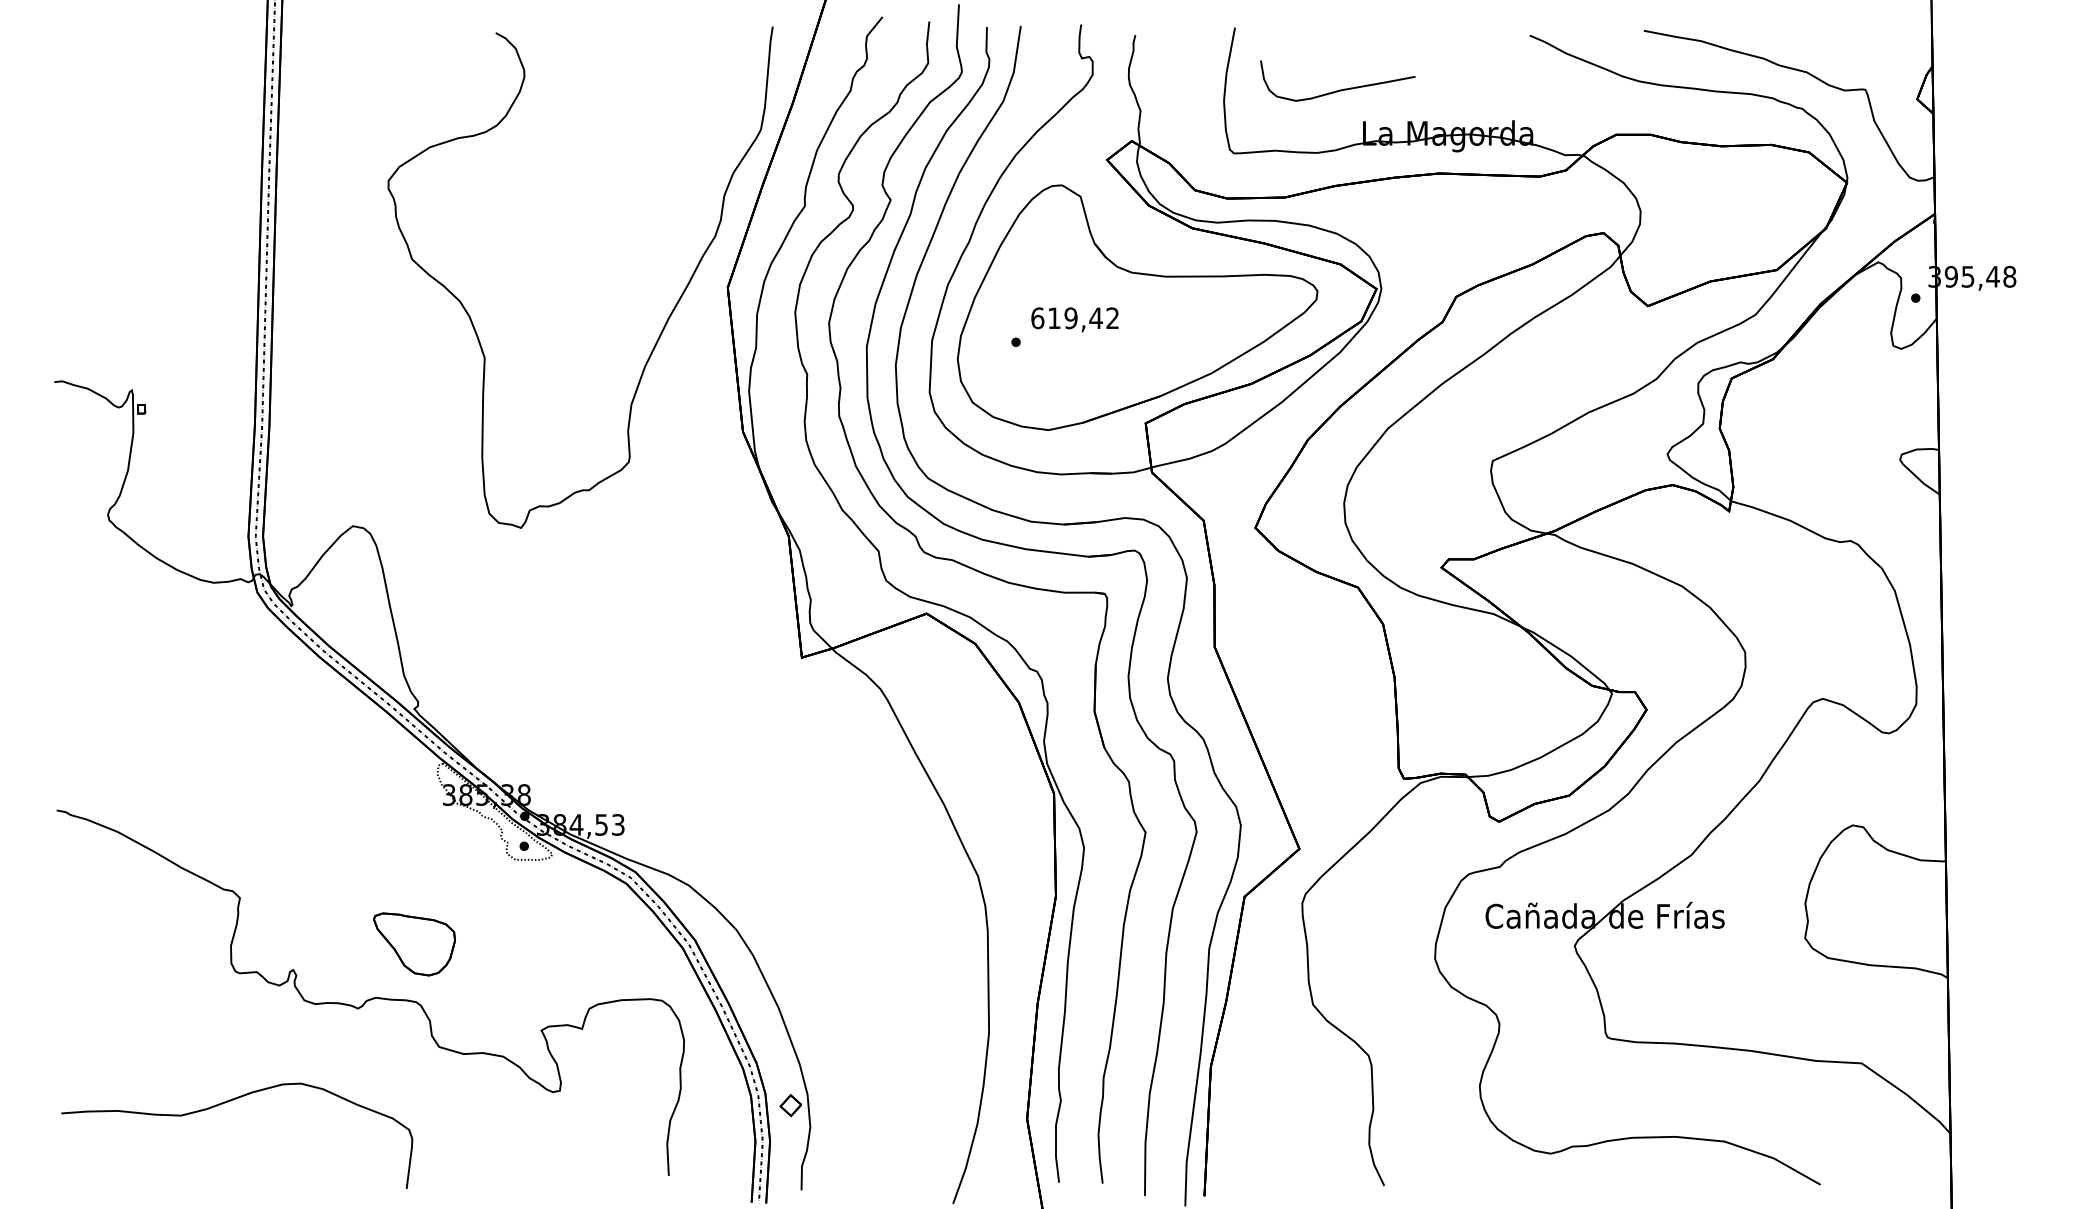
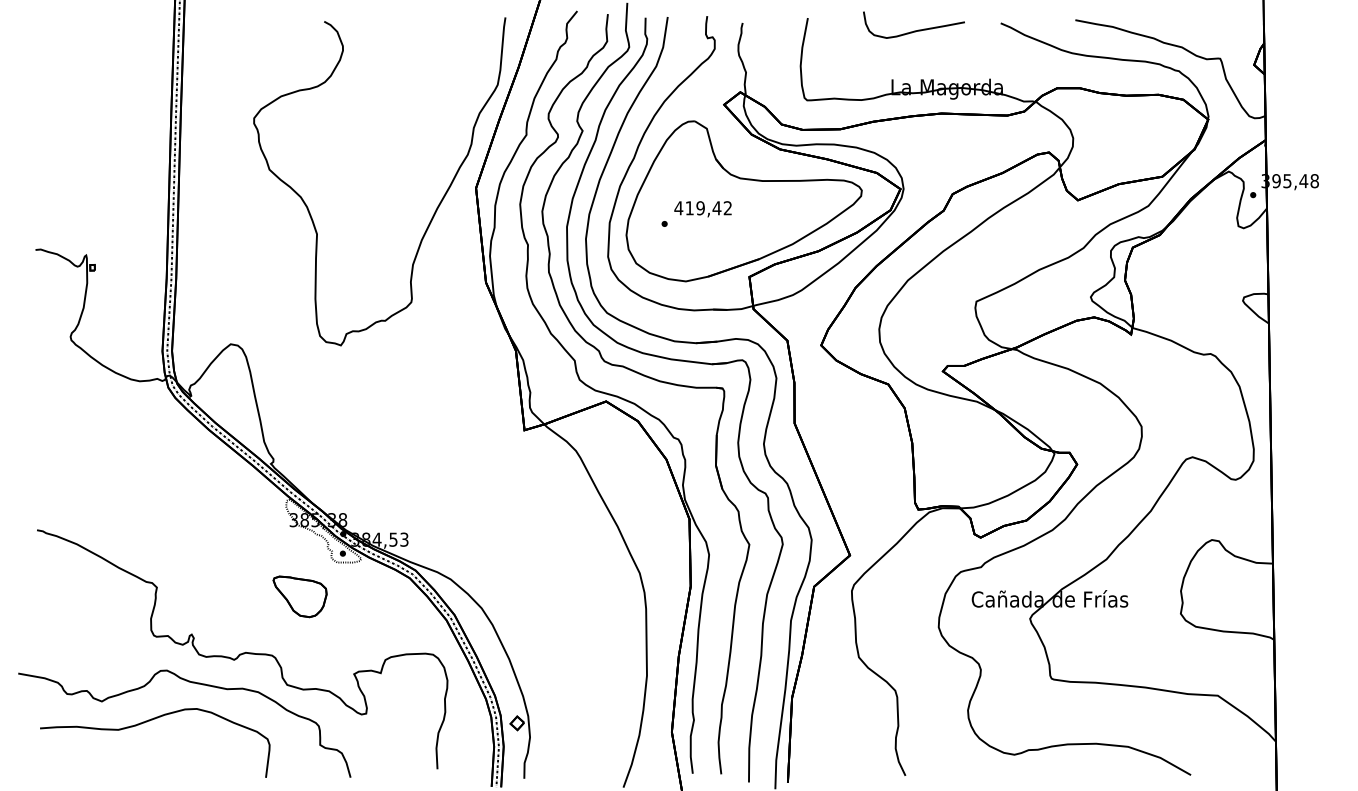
curve: (1338, 89) -> (914, 30), moved
text: (1037, 318) -> (678, 208), 619,42 -> 419,42
part: (413, 943) -> (299, 596), moved
curve: (294, 1044) -> (192, 683), added

